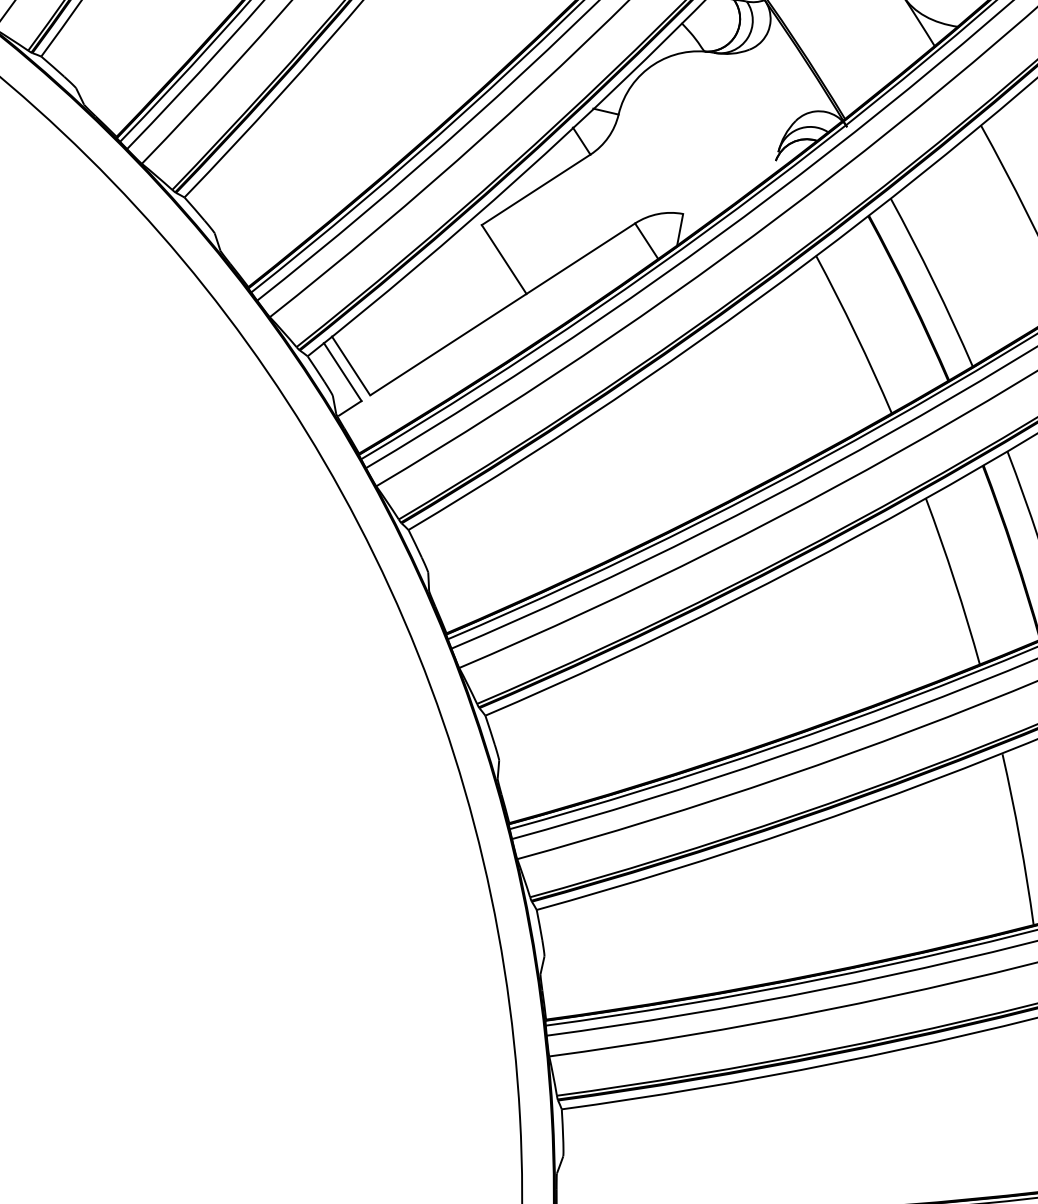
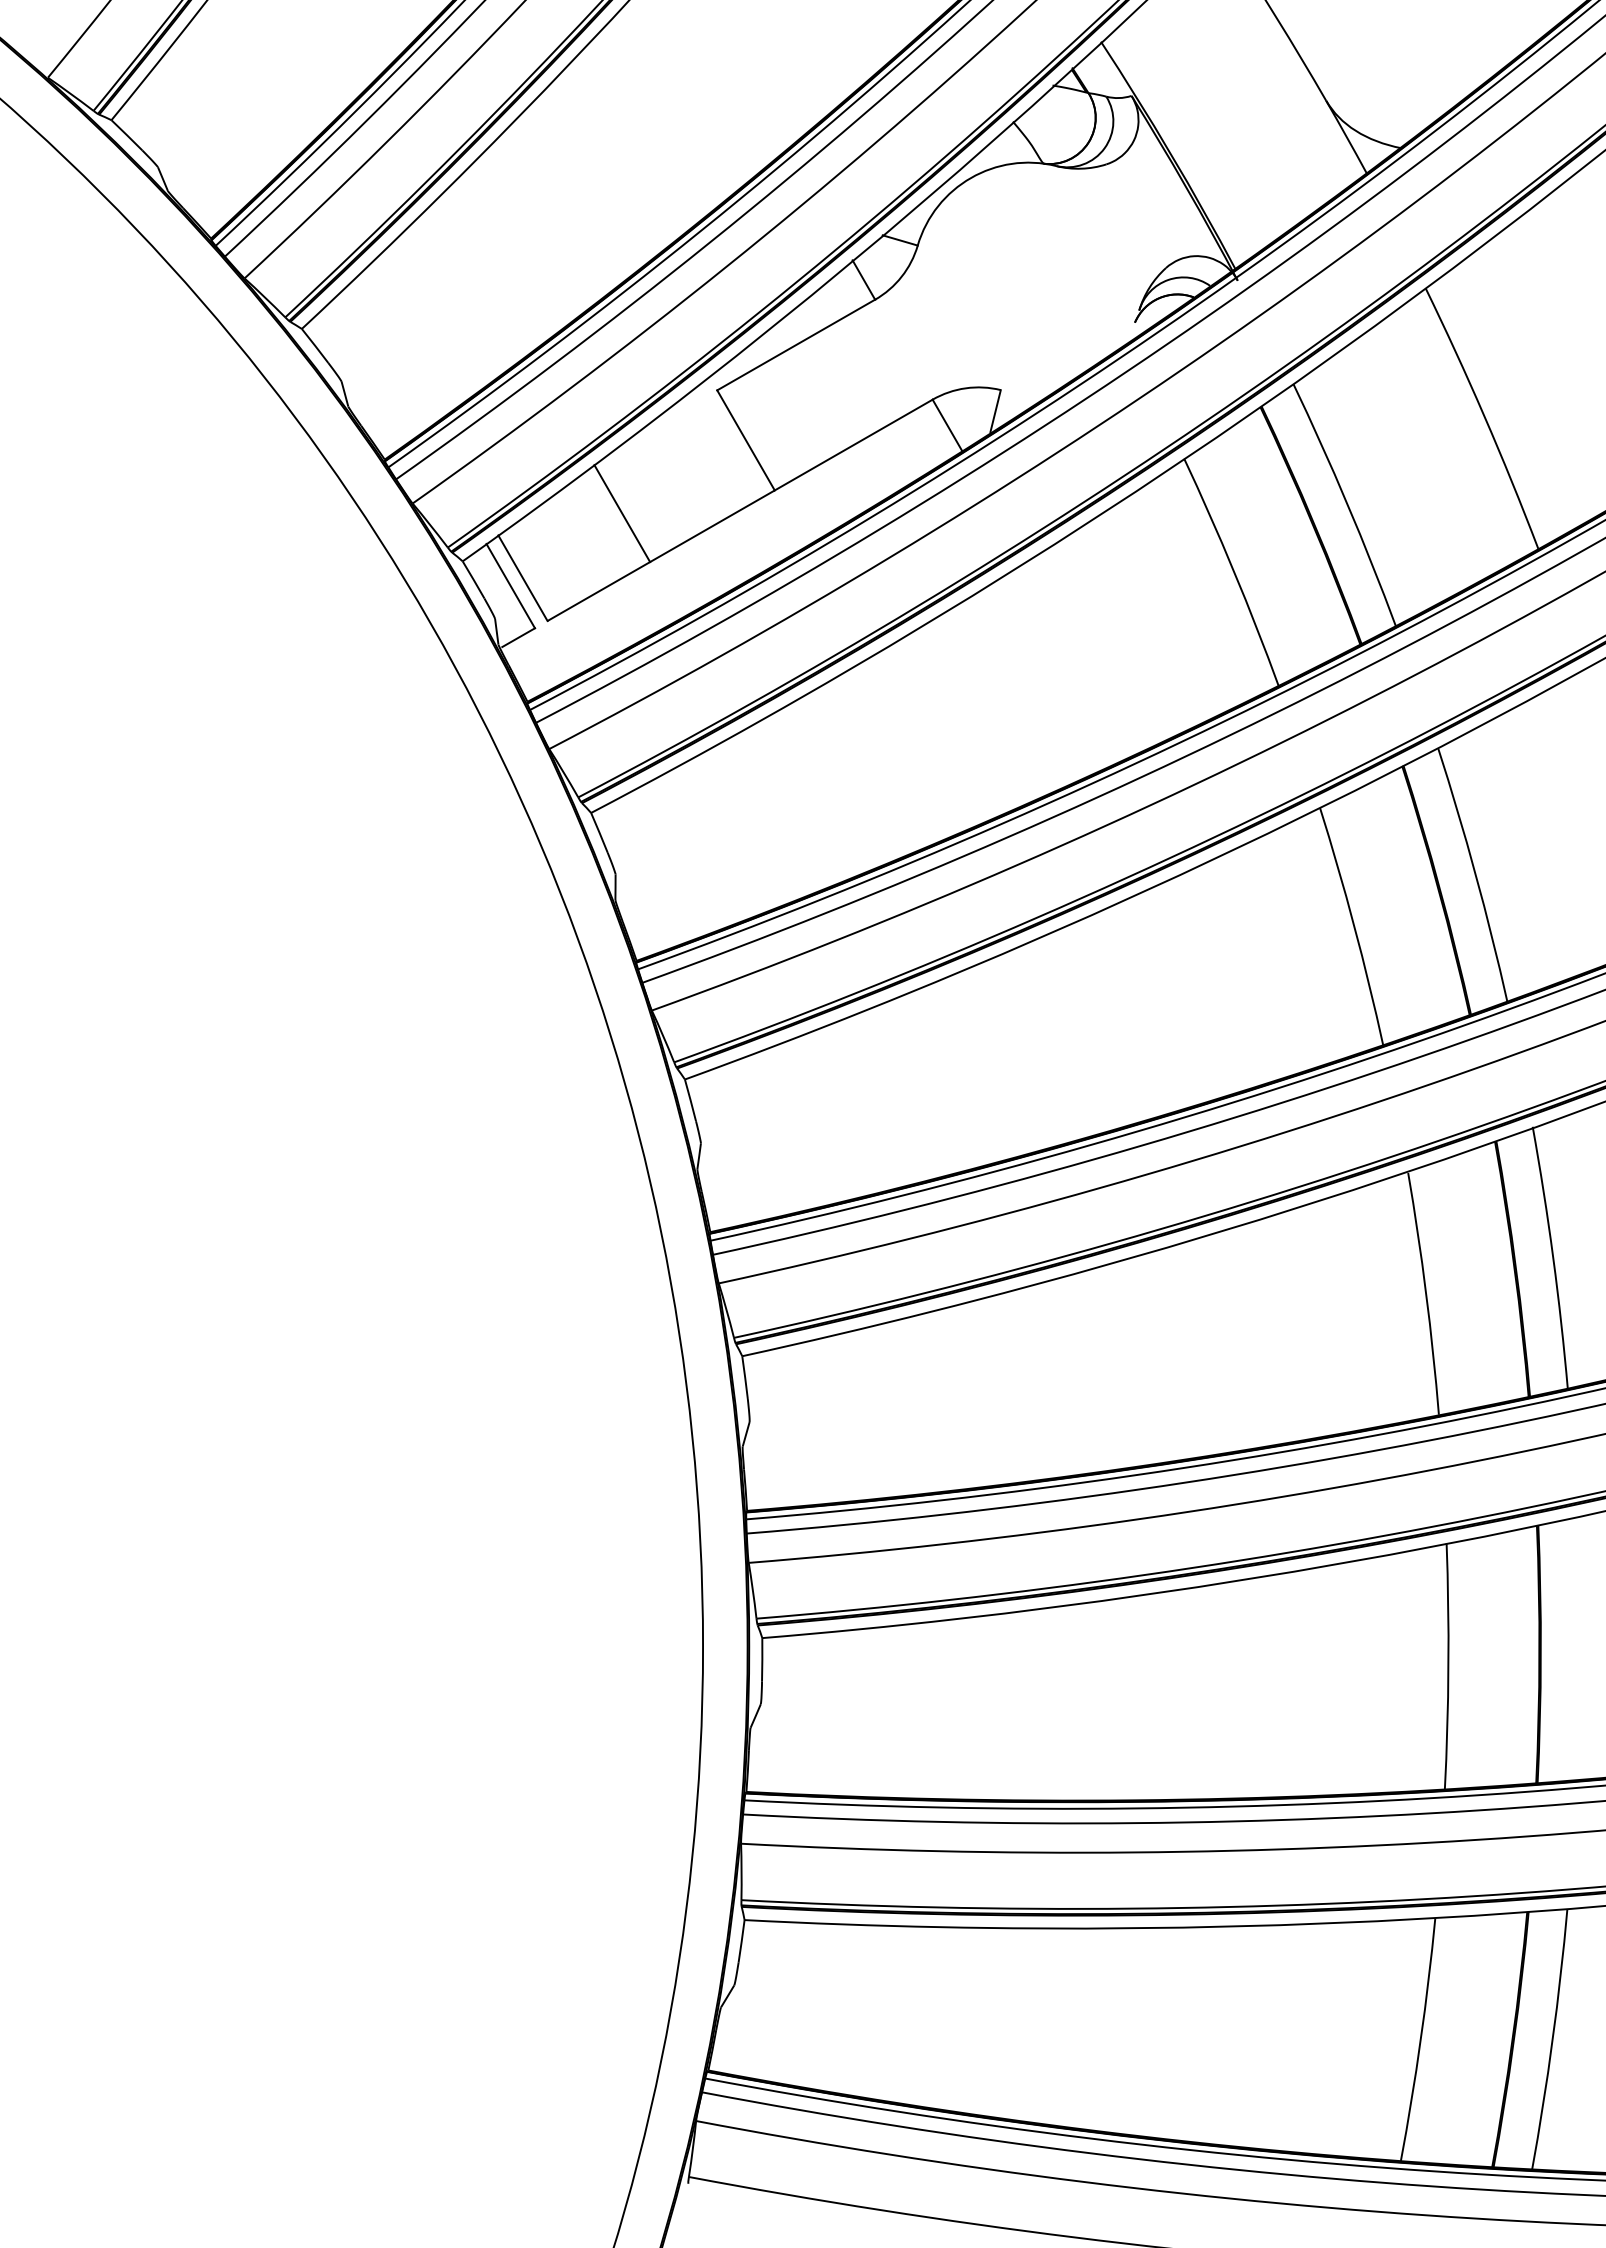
line: (419, 316) -> (622, 513), added

